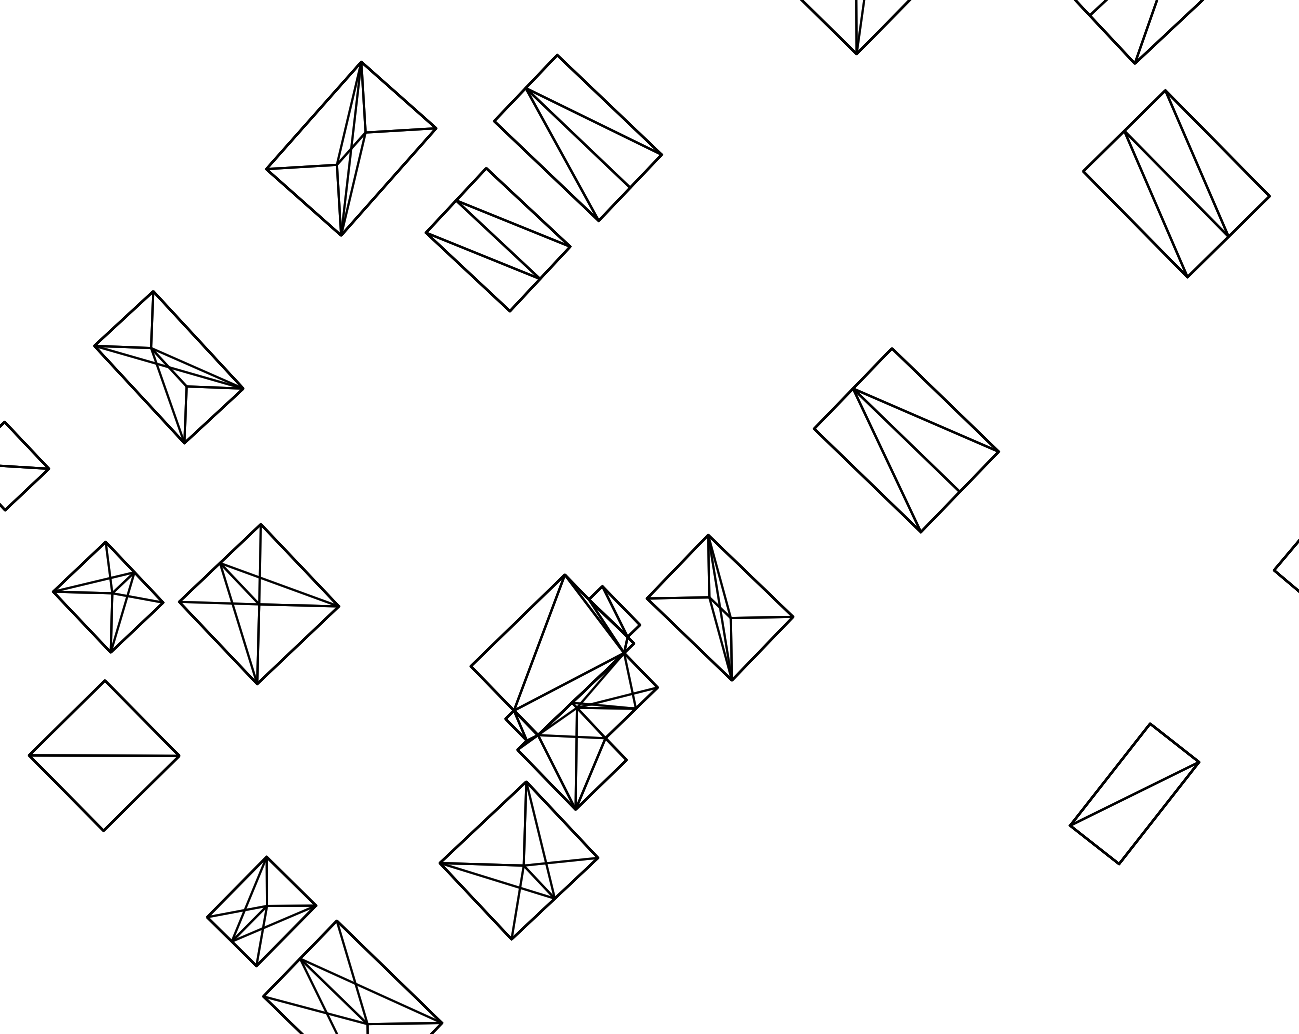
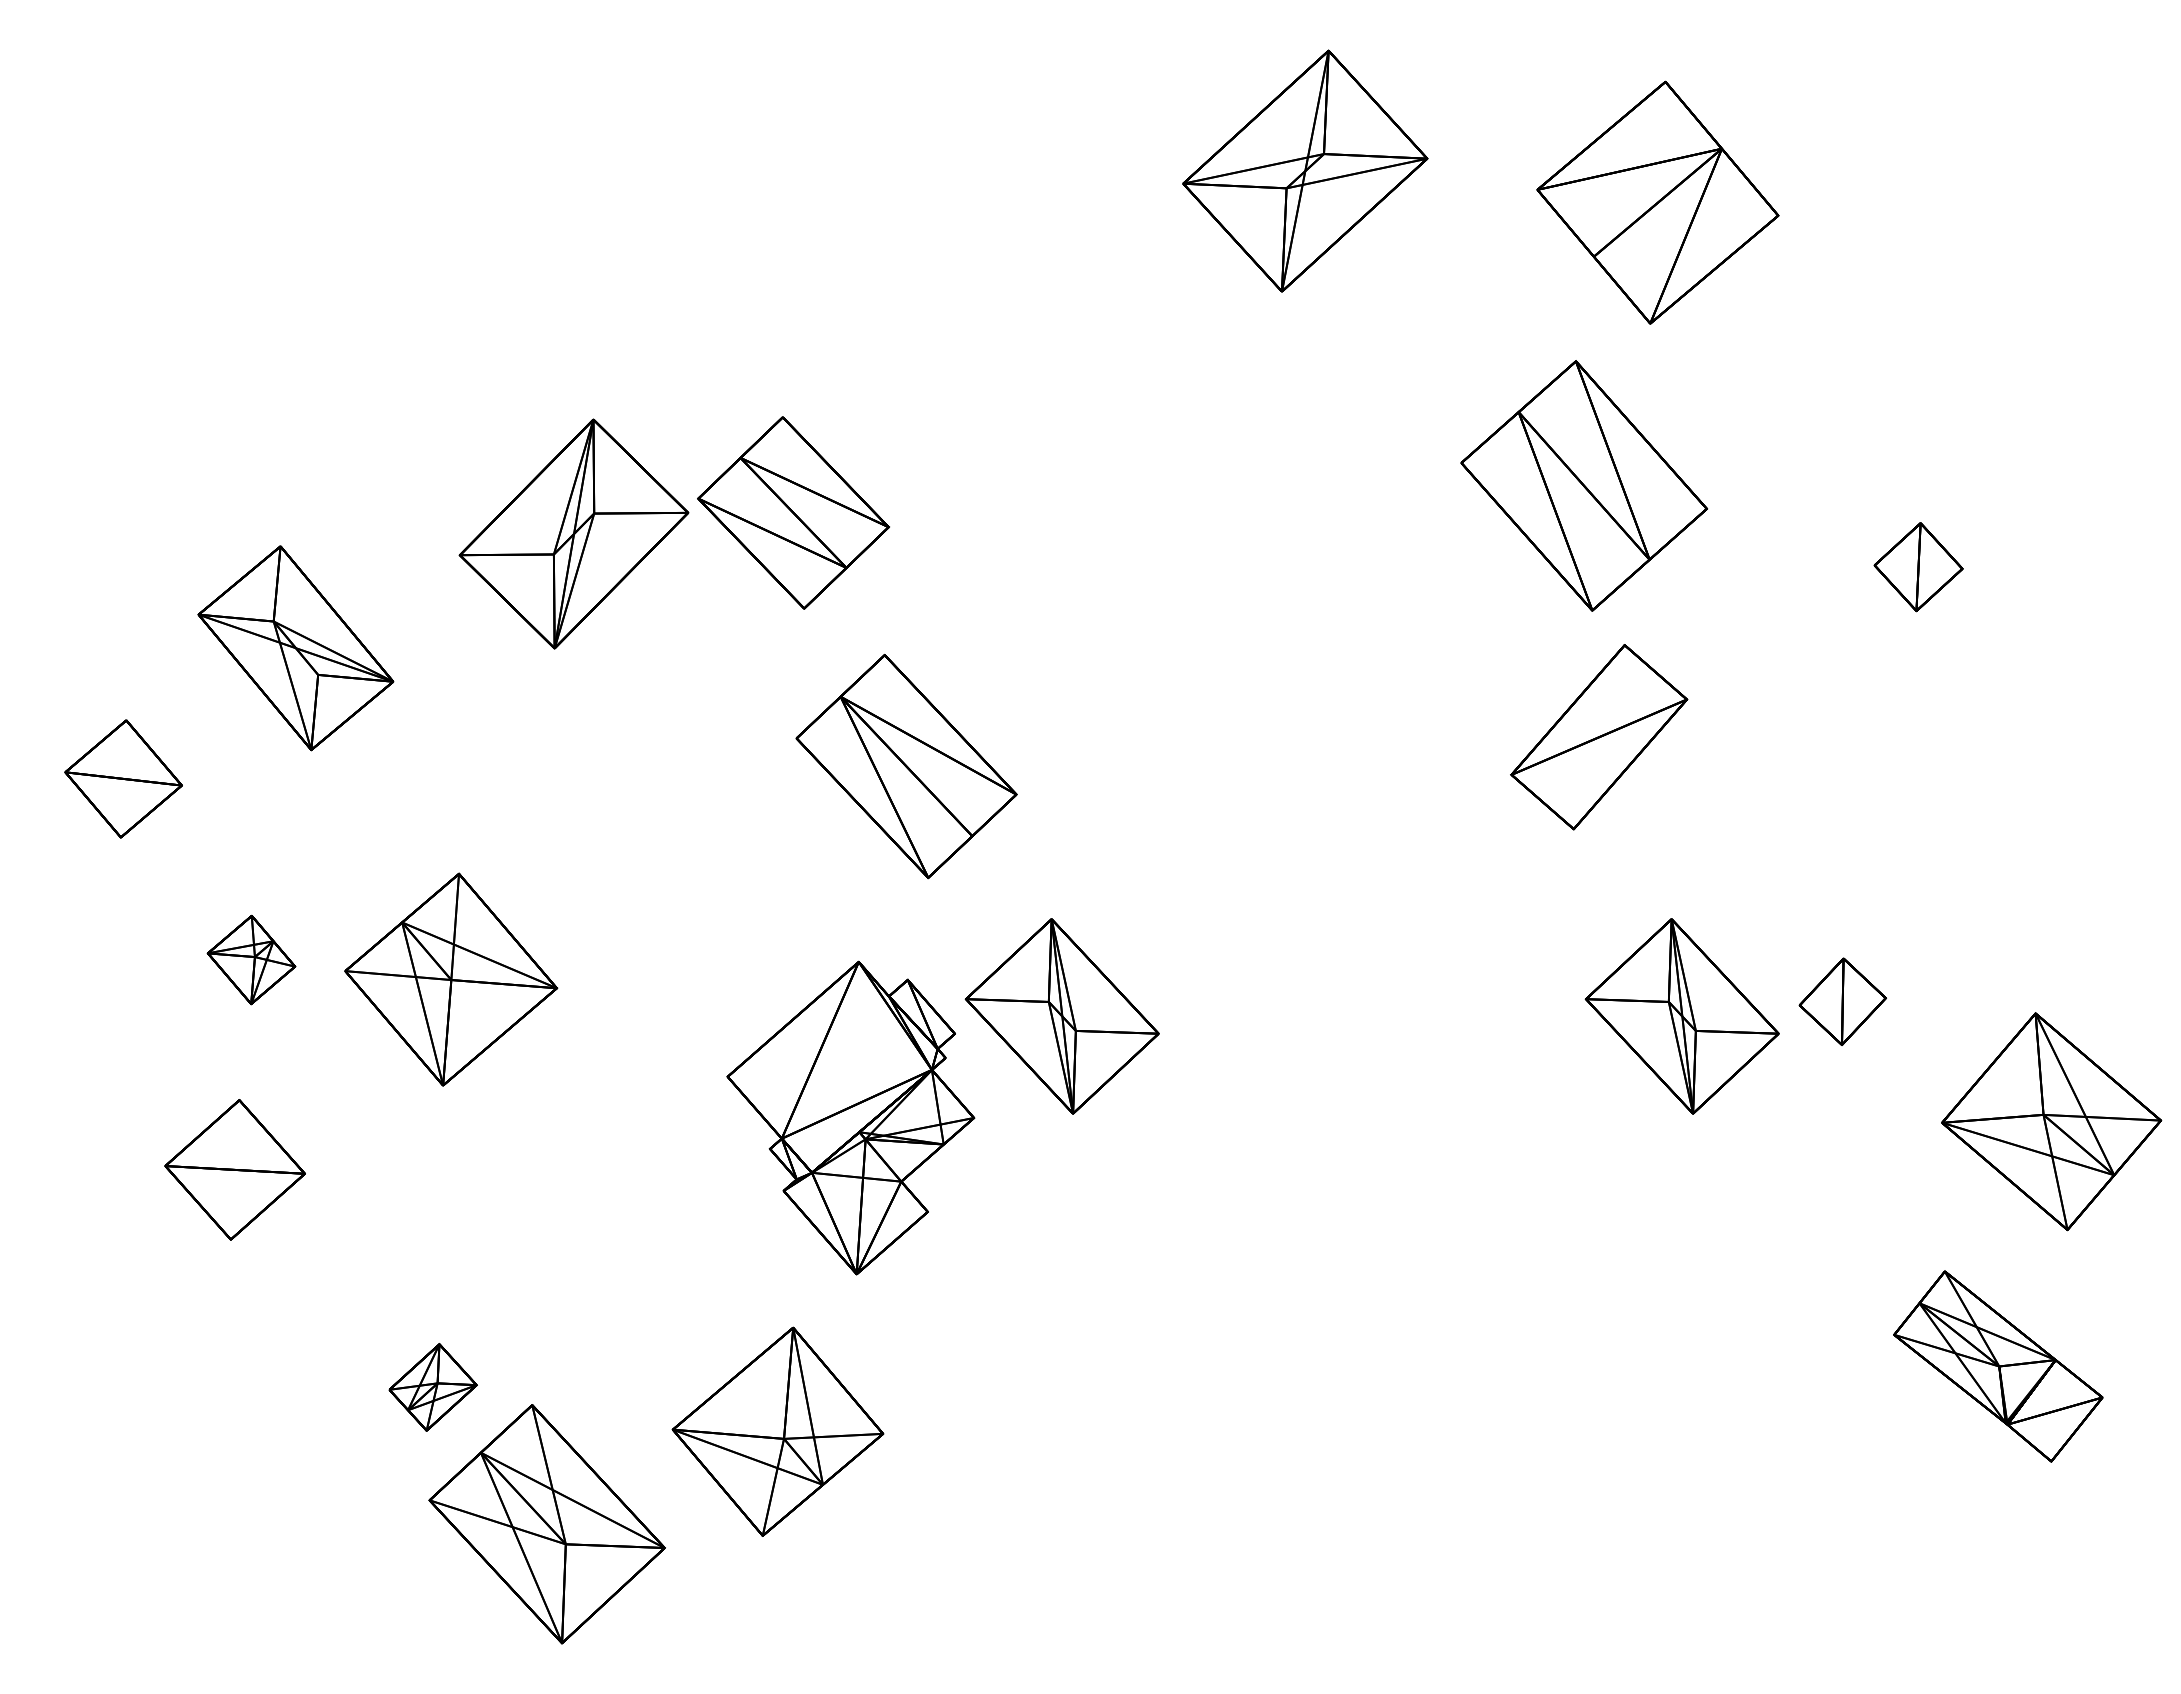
part: (577, 137) -> (906, 766), moved
part: (350, 148) -> (573, 533), moved
part: (1175, 183) -> (1583, 485), moved
part: (168, 367) -> (295, 648), moved
part: (906, 440) -> (1321, 807), removed
part: (1185, 583) -> (1681, 1016), added
part: (108, 596) -> (251, 959), size x0.6
part: (103, 755) -> (234, 1169), size x0.7
part: (1134, 794) -> (1599, 737), moved
part: (518, 860) -> (777, 1431), moved
part: (261, 911) -> (432, 1387), size x0.6

